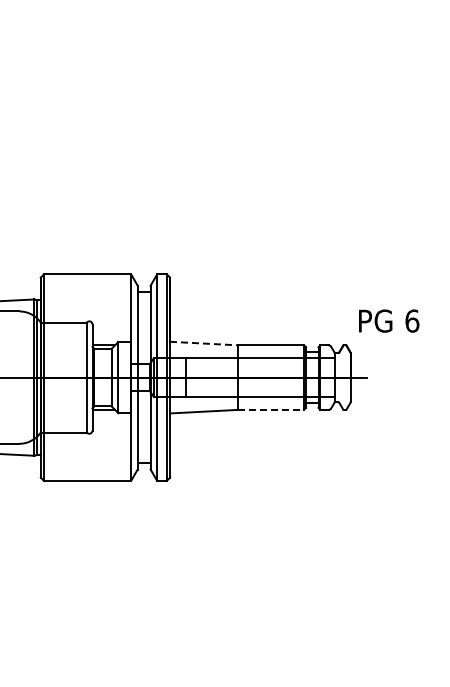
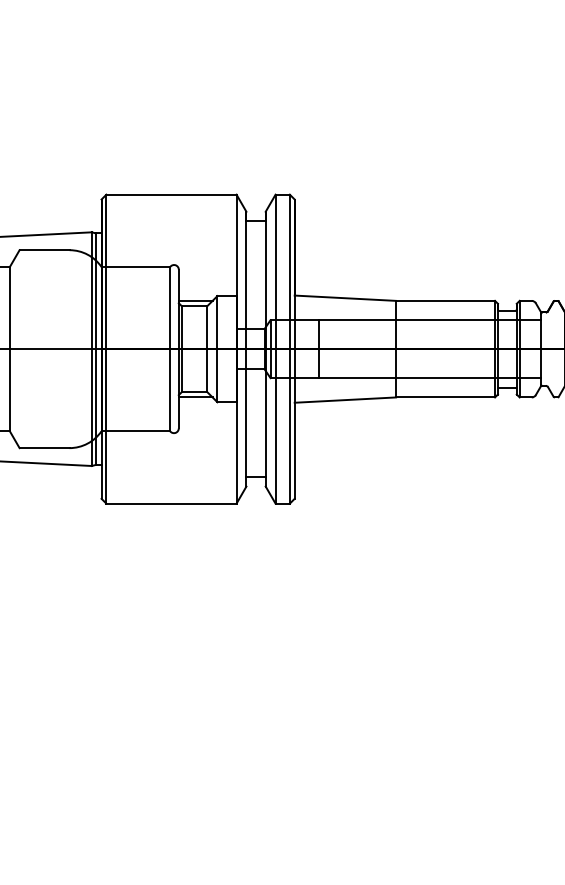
line: (203, 343) -> (344, 298), dashed -> solid
line: (271, 409) -> (446, 396), dashed -> solid

